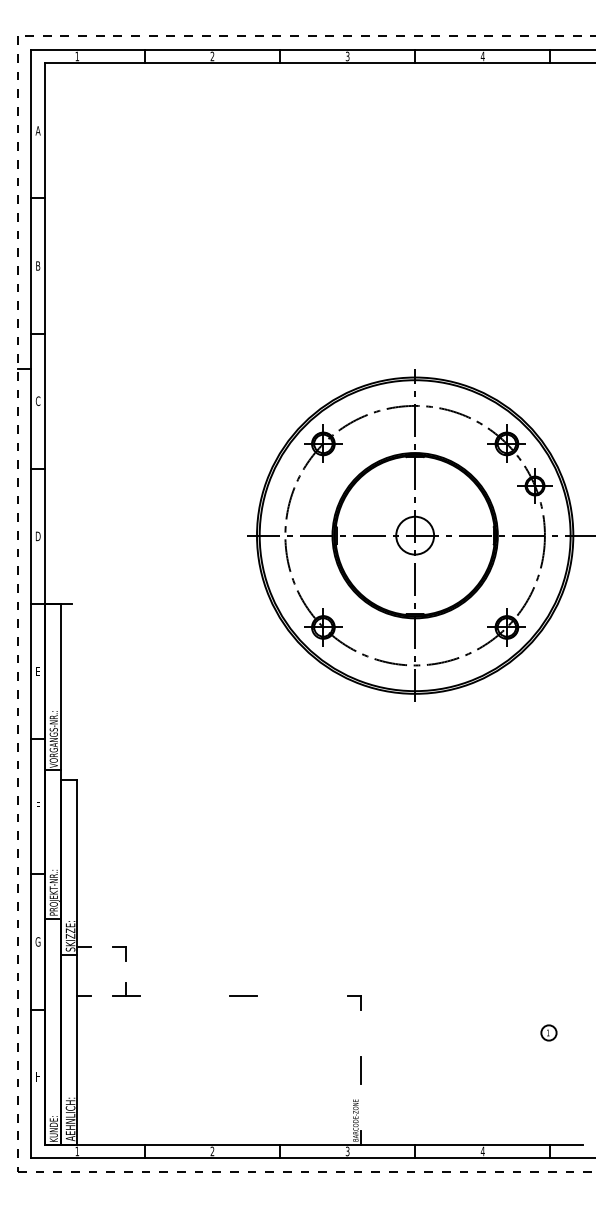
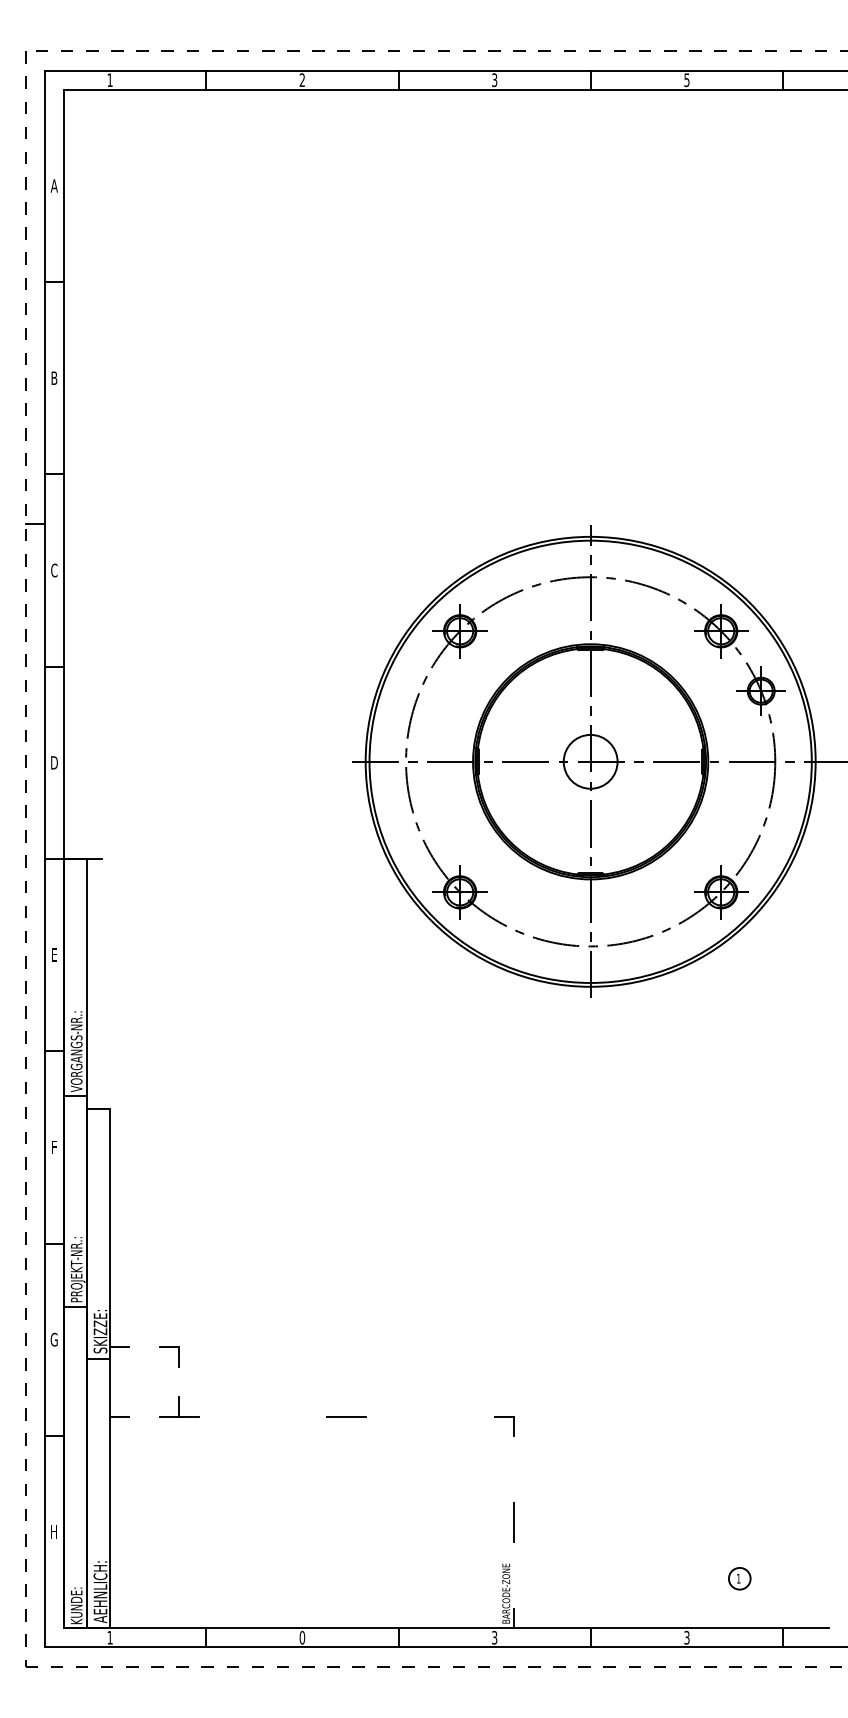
text: (482, 56) -> (686, 80), 4 -> 5
part: (548, 1032) -> (739, 1578), moved
text: (212, 1151) -> (302, 1637), 2 -> 0
text: (482, 1151) -> (686, 1637), 4 -> 3

